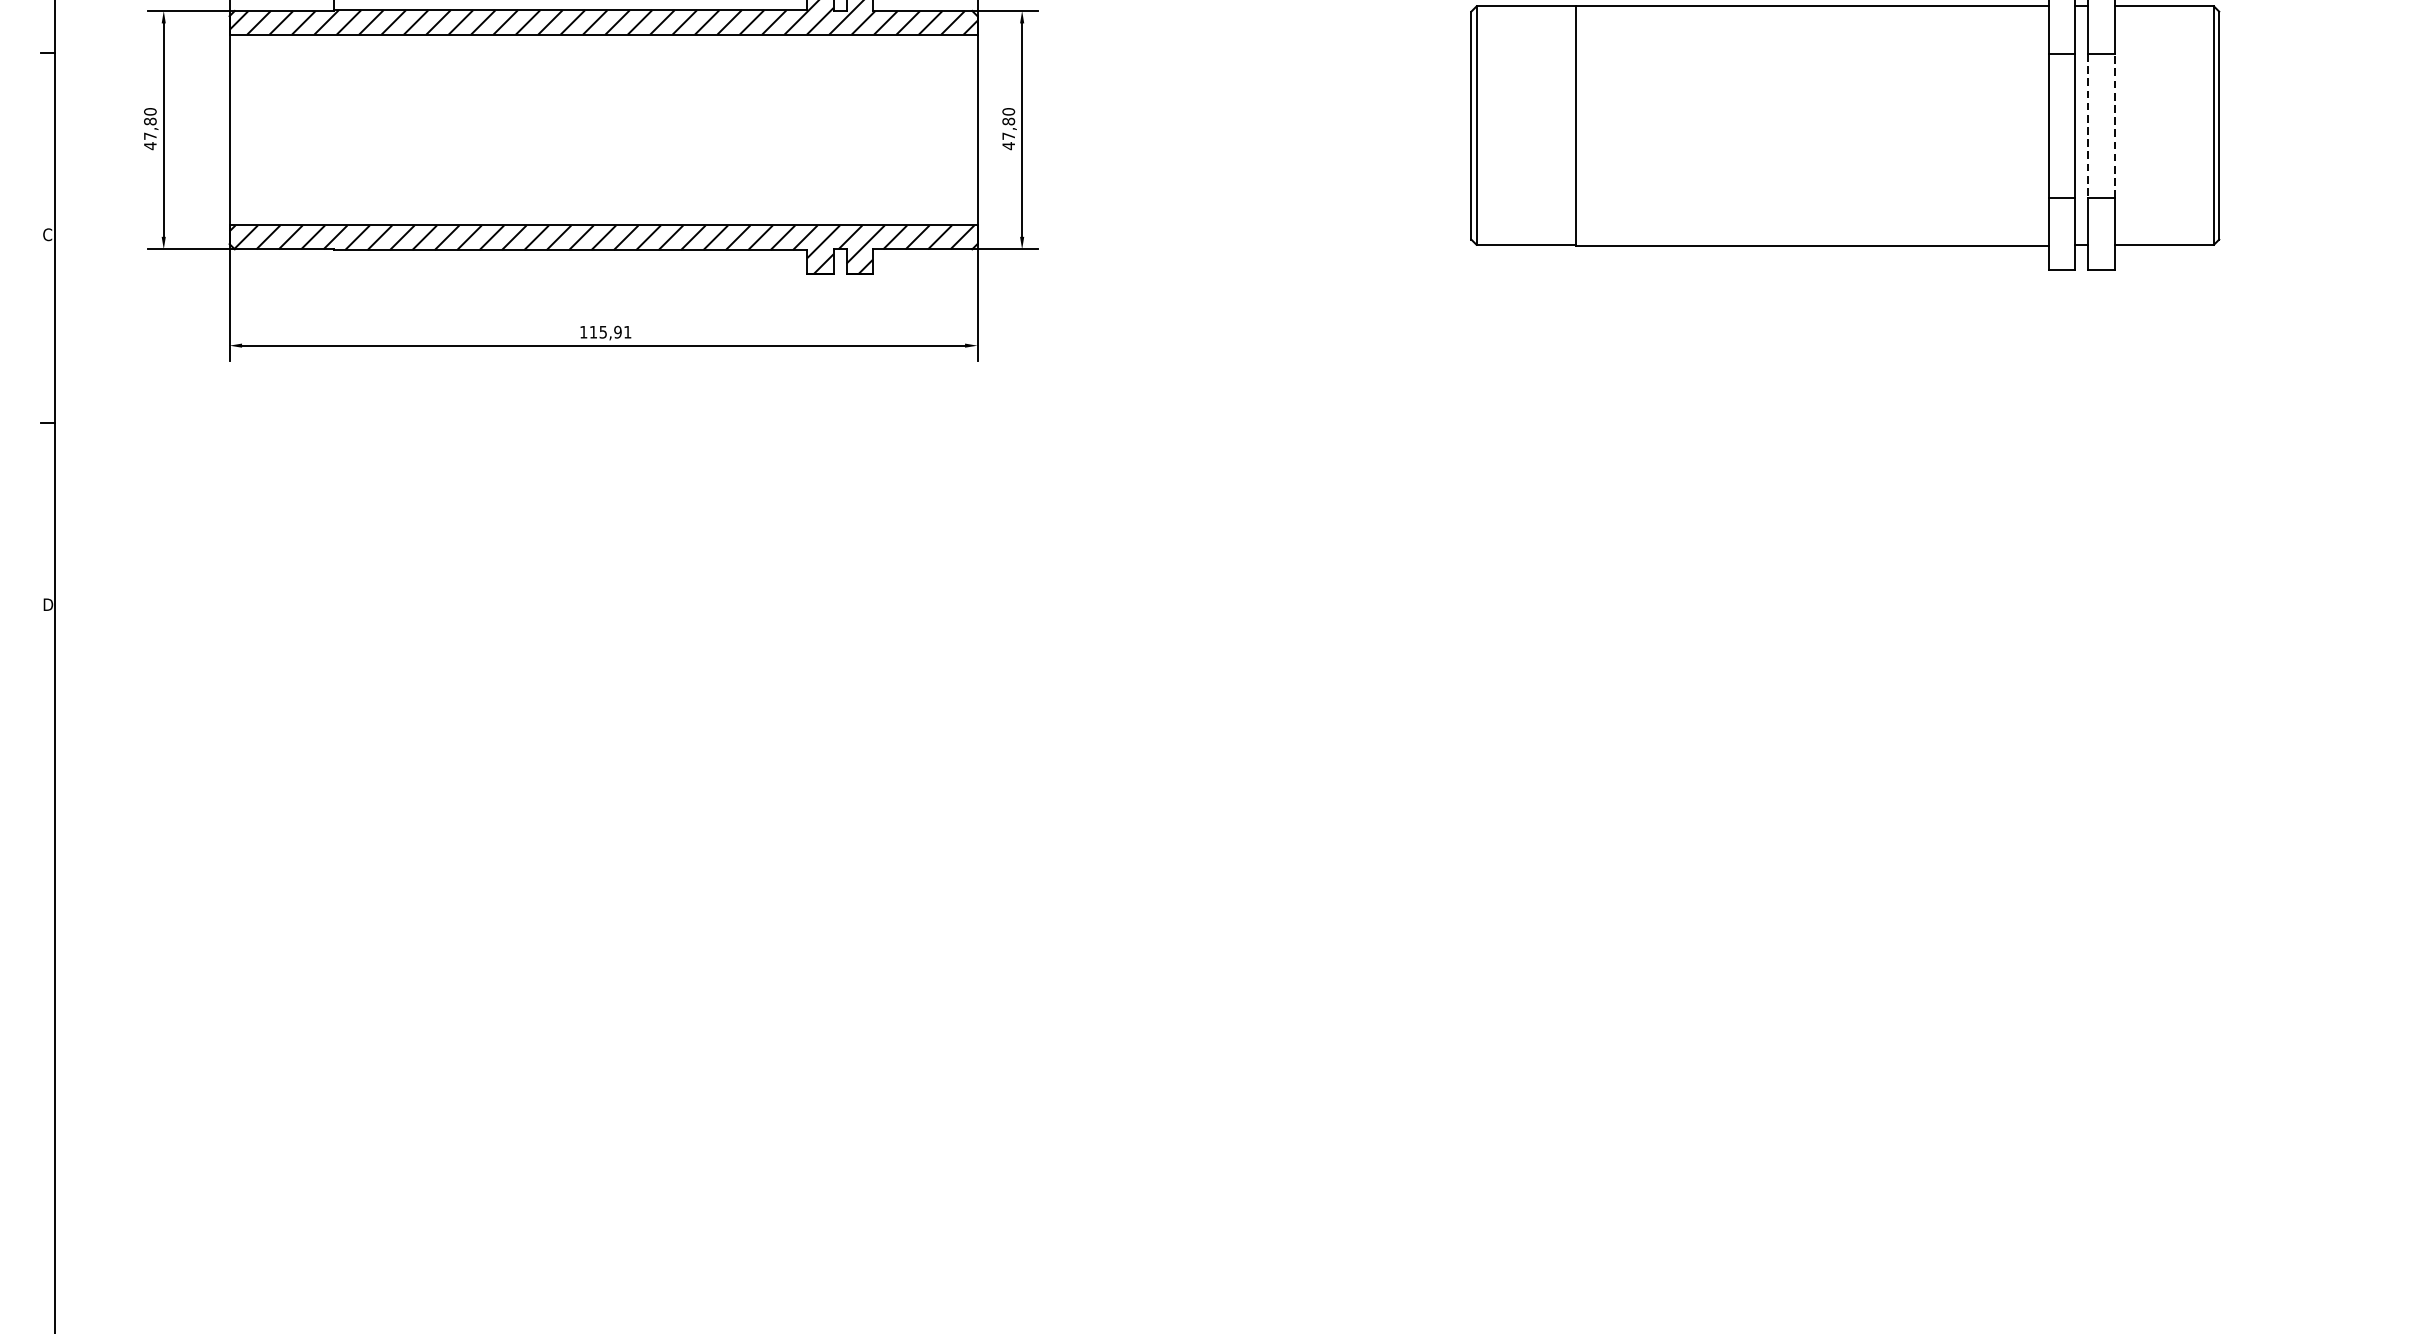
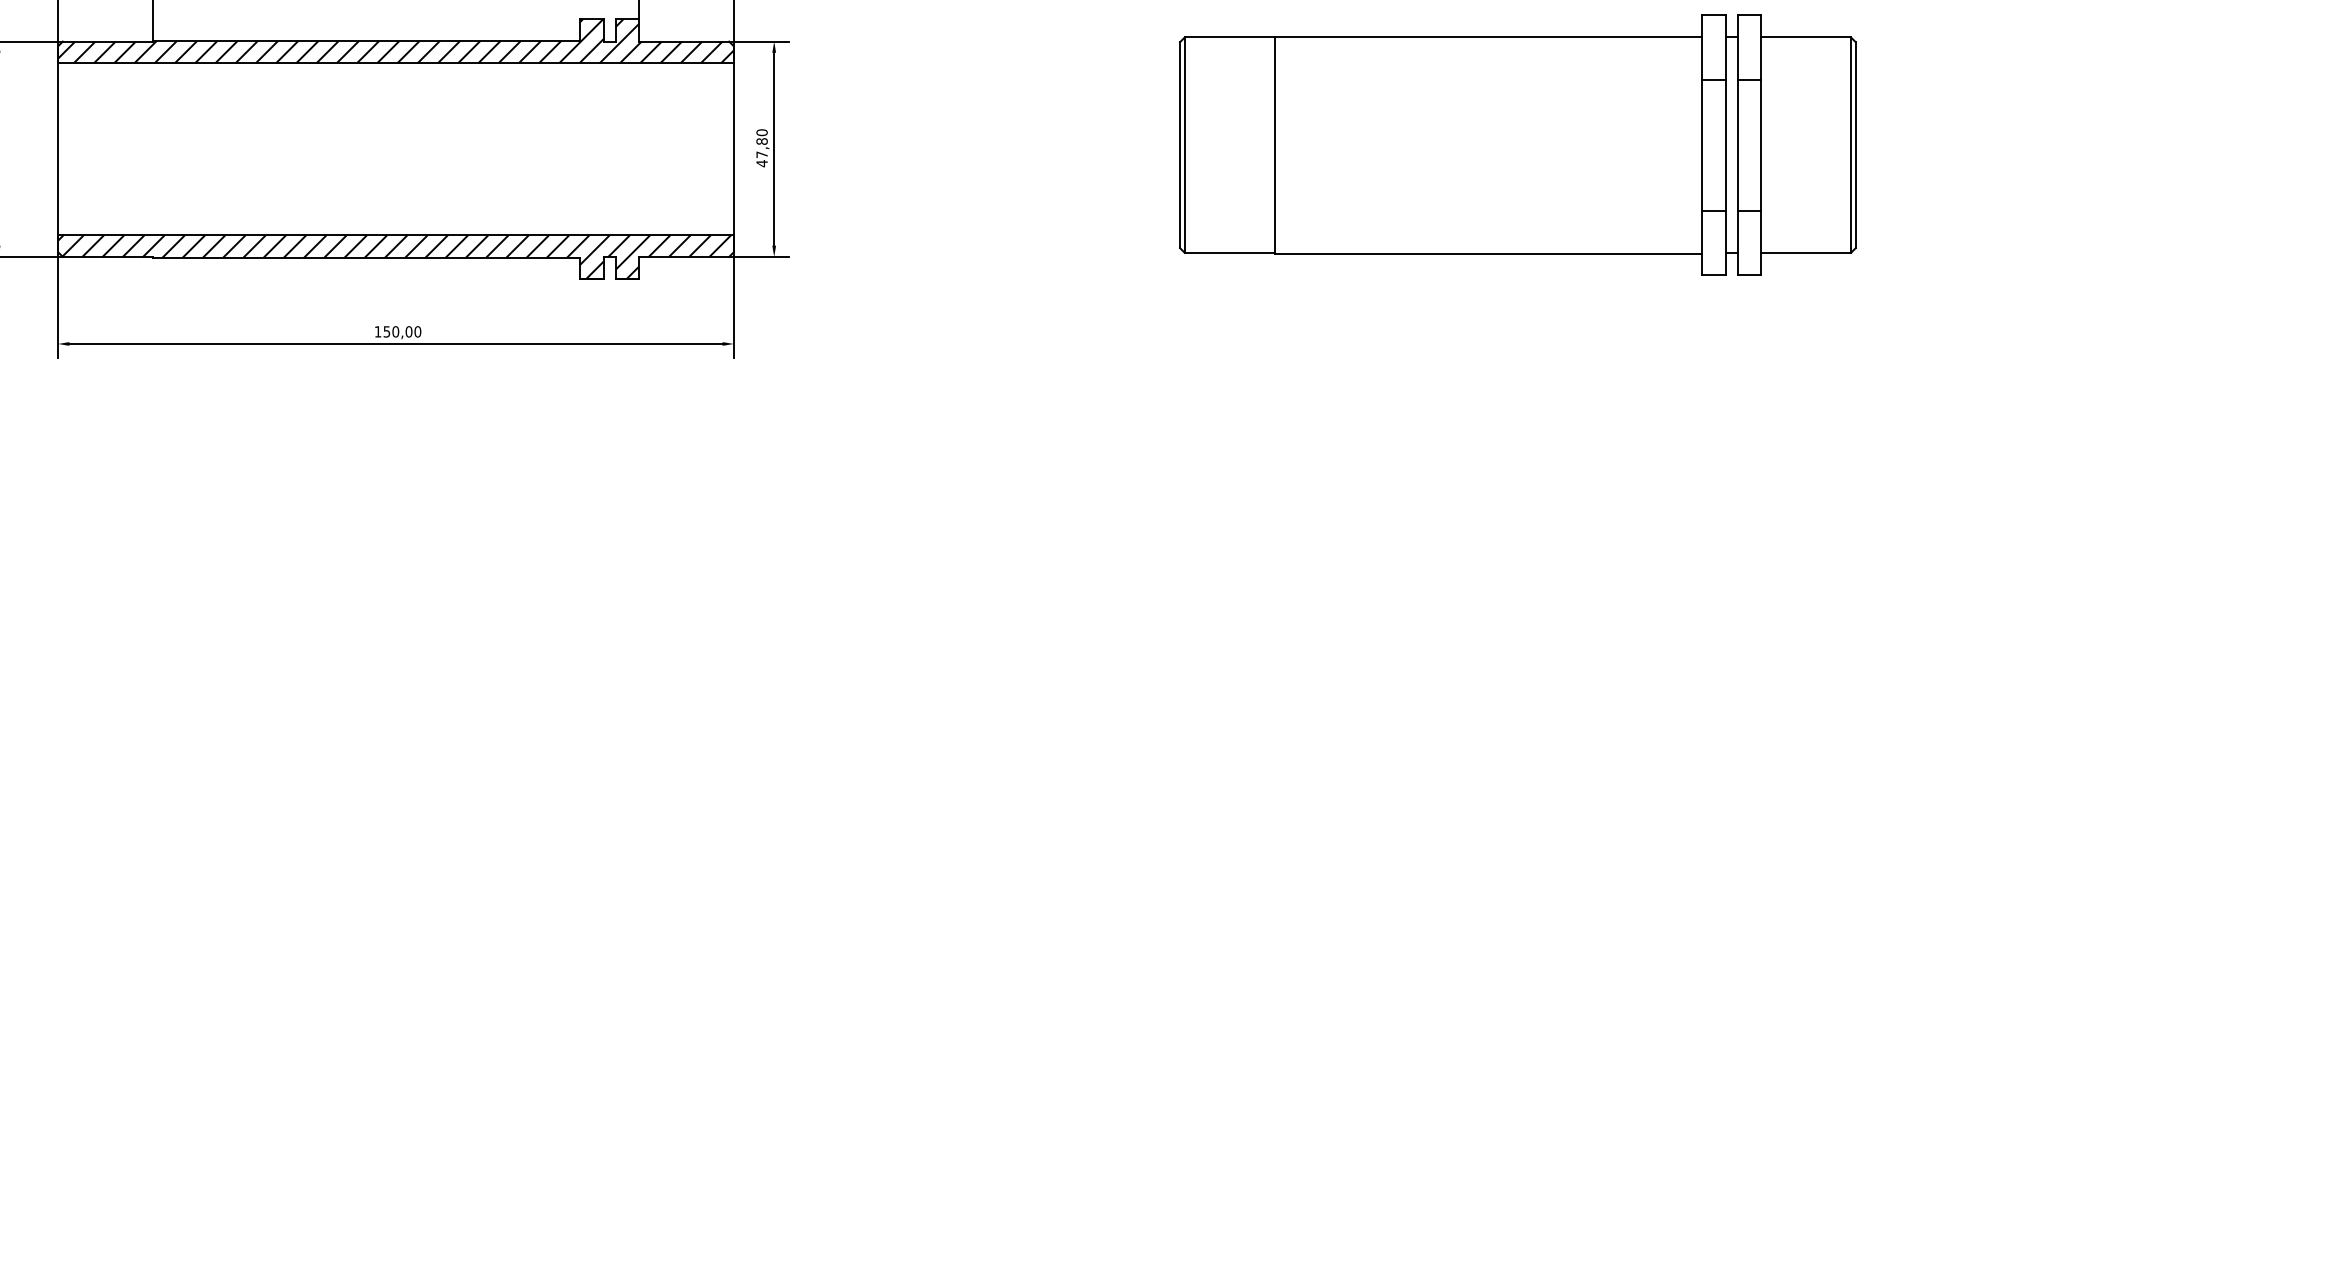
line: (2114, 125) -> (1761, 145), dashed -> solid
line: (2088, 127) -> (1737, 146), dashed -> solid
text: (610, 331) -> (402, 331), 115,91 -> 150,00

